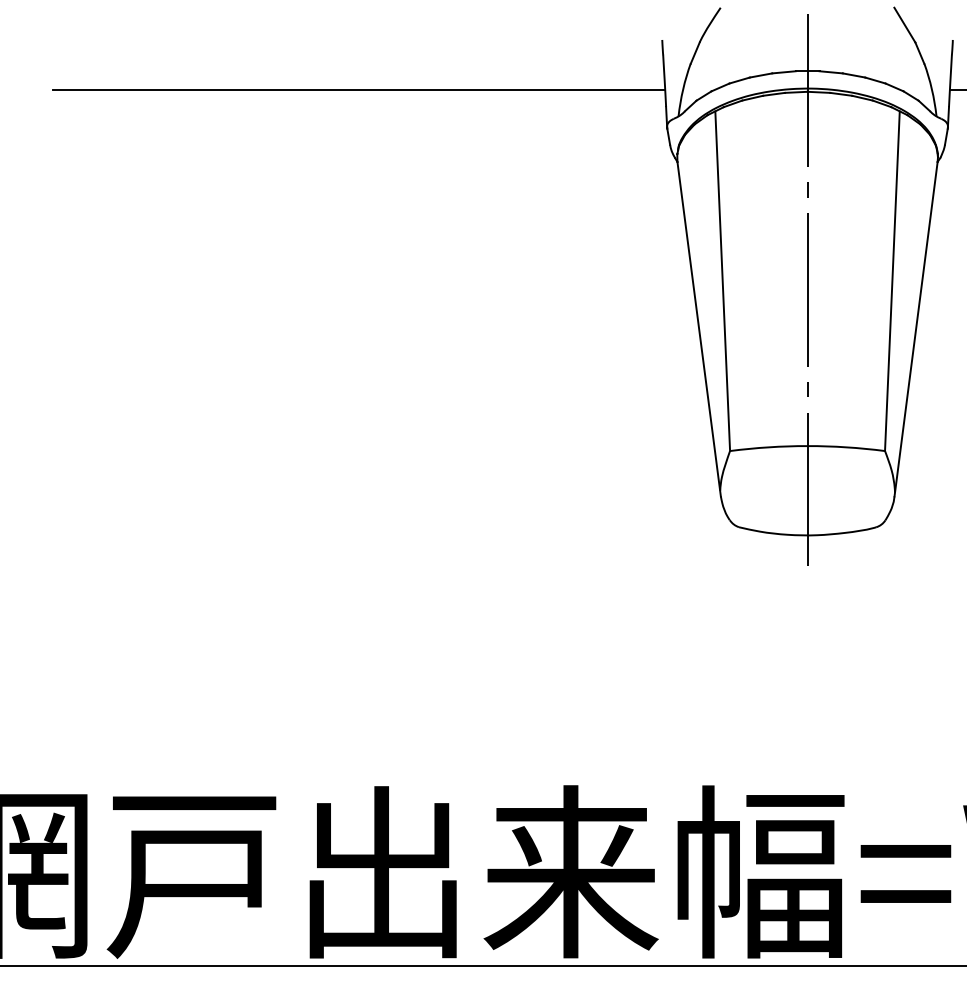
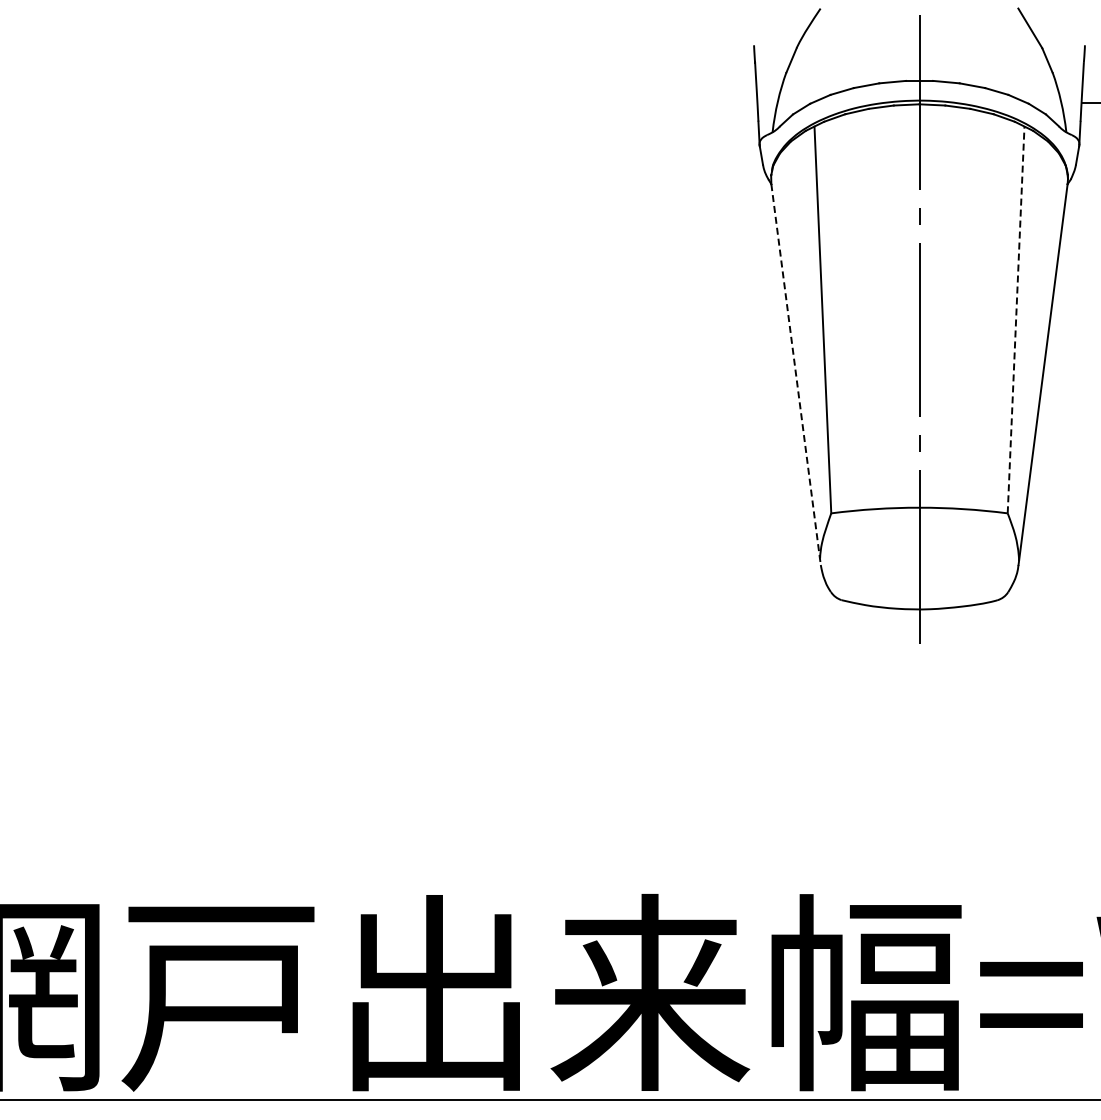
line: (358, 90) -> (408, 102), removed
line: (892, 280) -> (1016, 319), solid -> dashed
line: (699, 329) -> (796, 375), solid -> dashed

